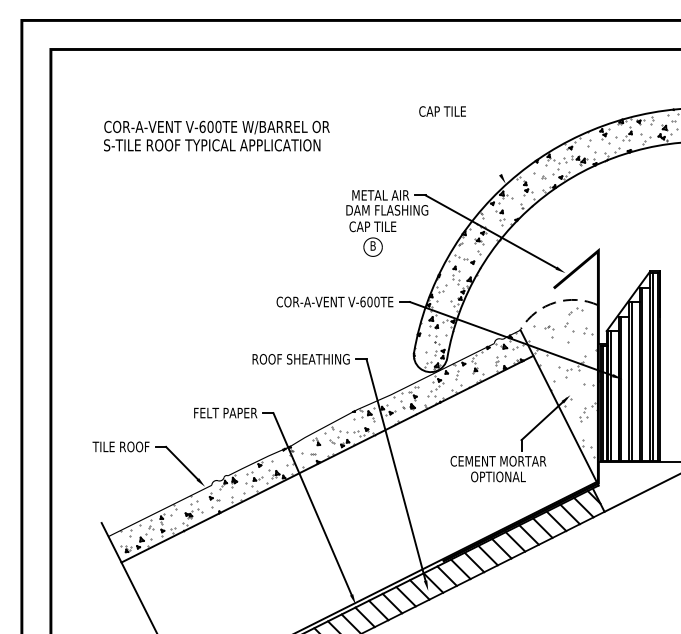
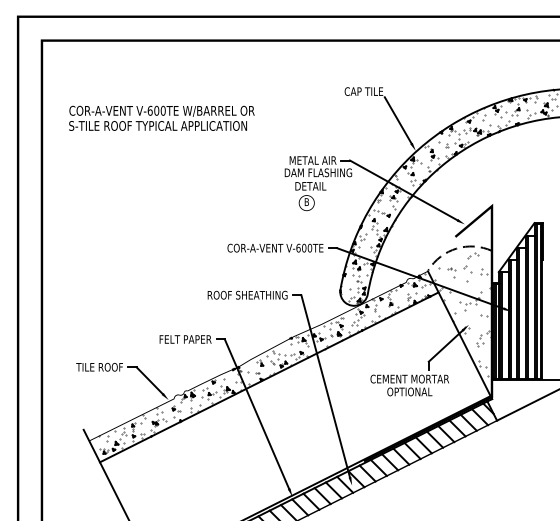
text: (216, 135) -> (161, 117), moved
line: (484, 146) -> (398, 120), added
text: (372, 226) -> (306, 186), CAP TILE -> DETAIL

